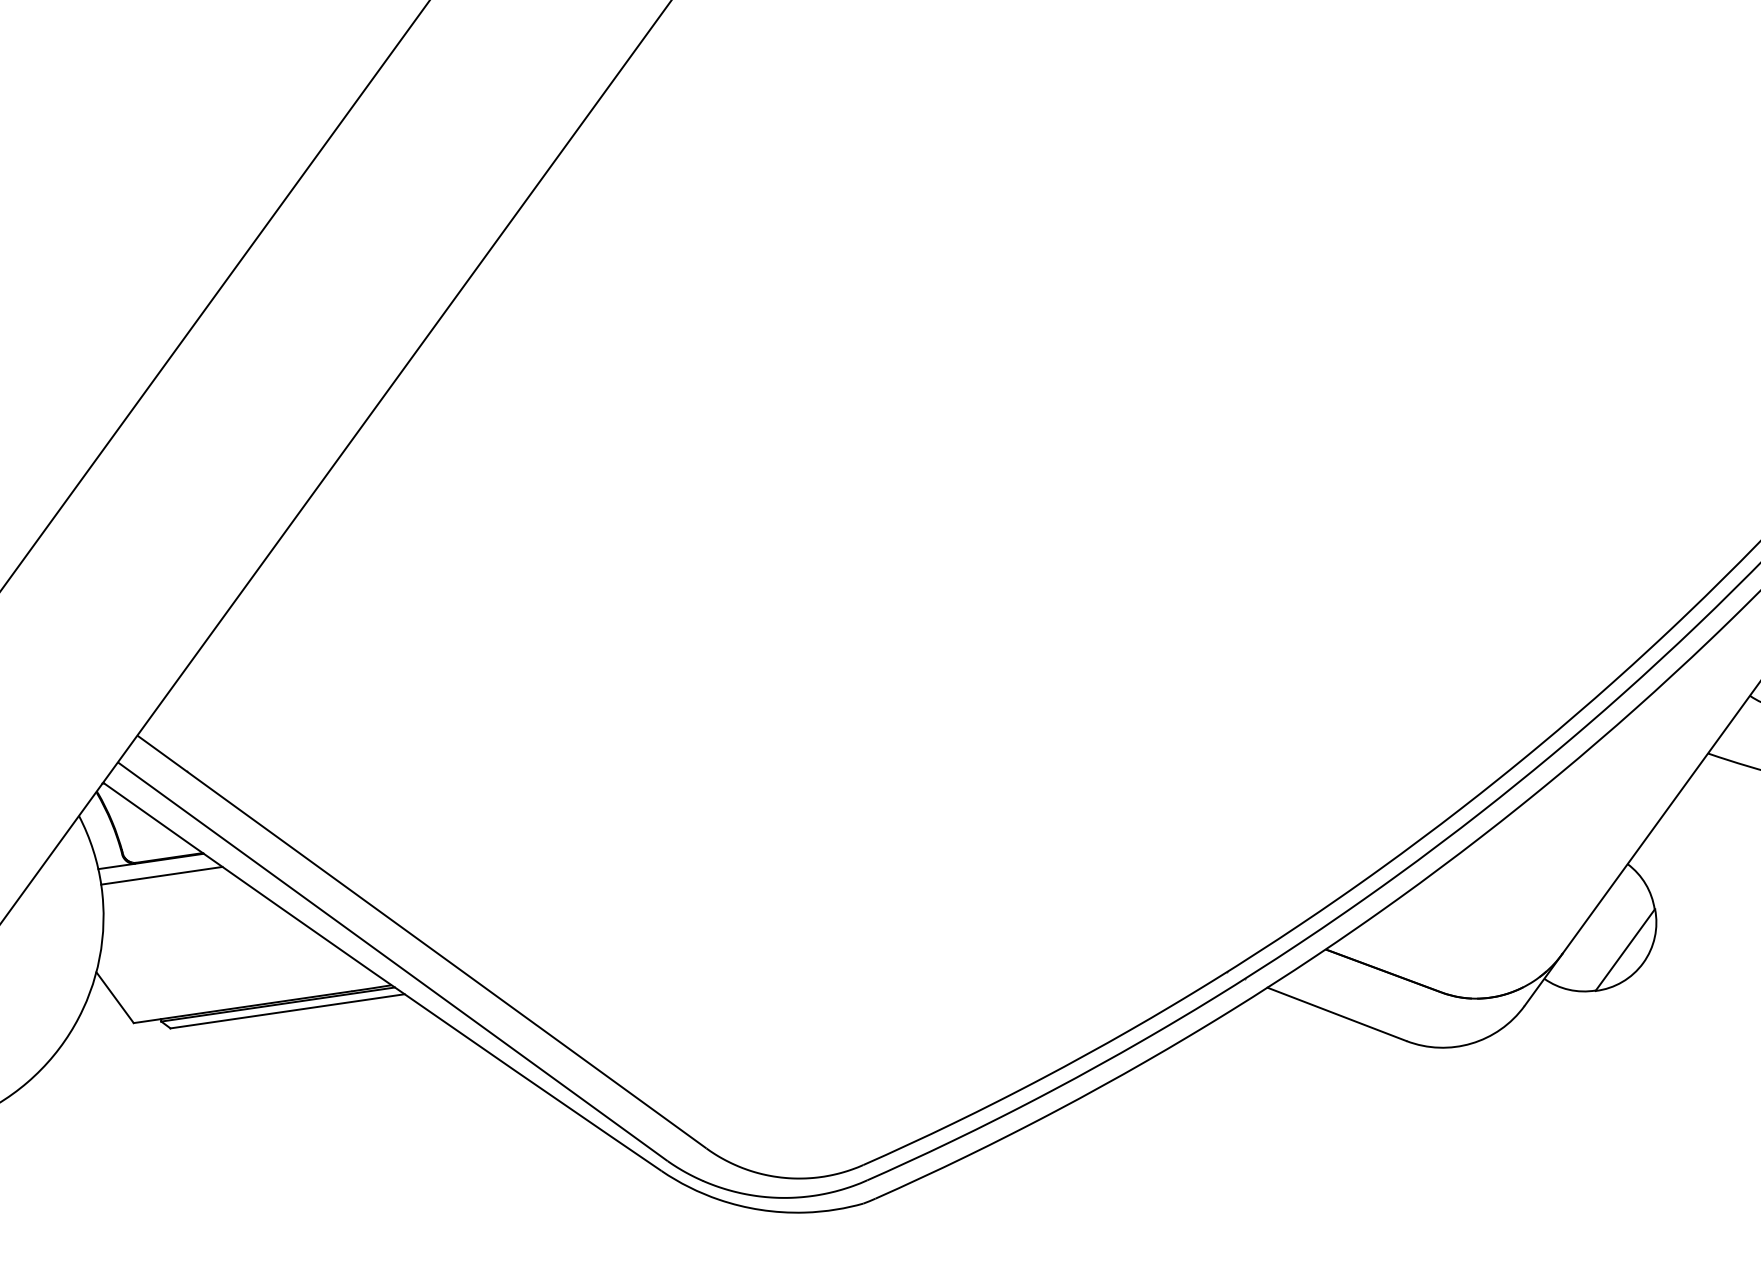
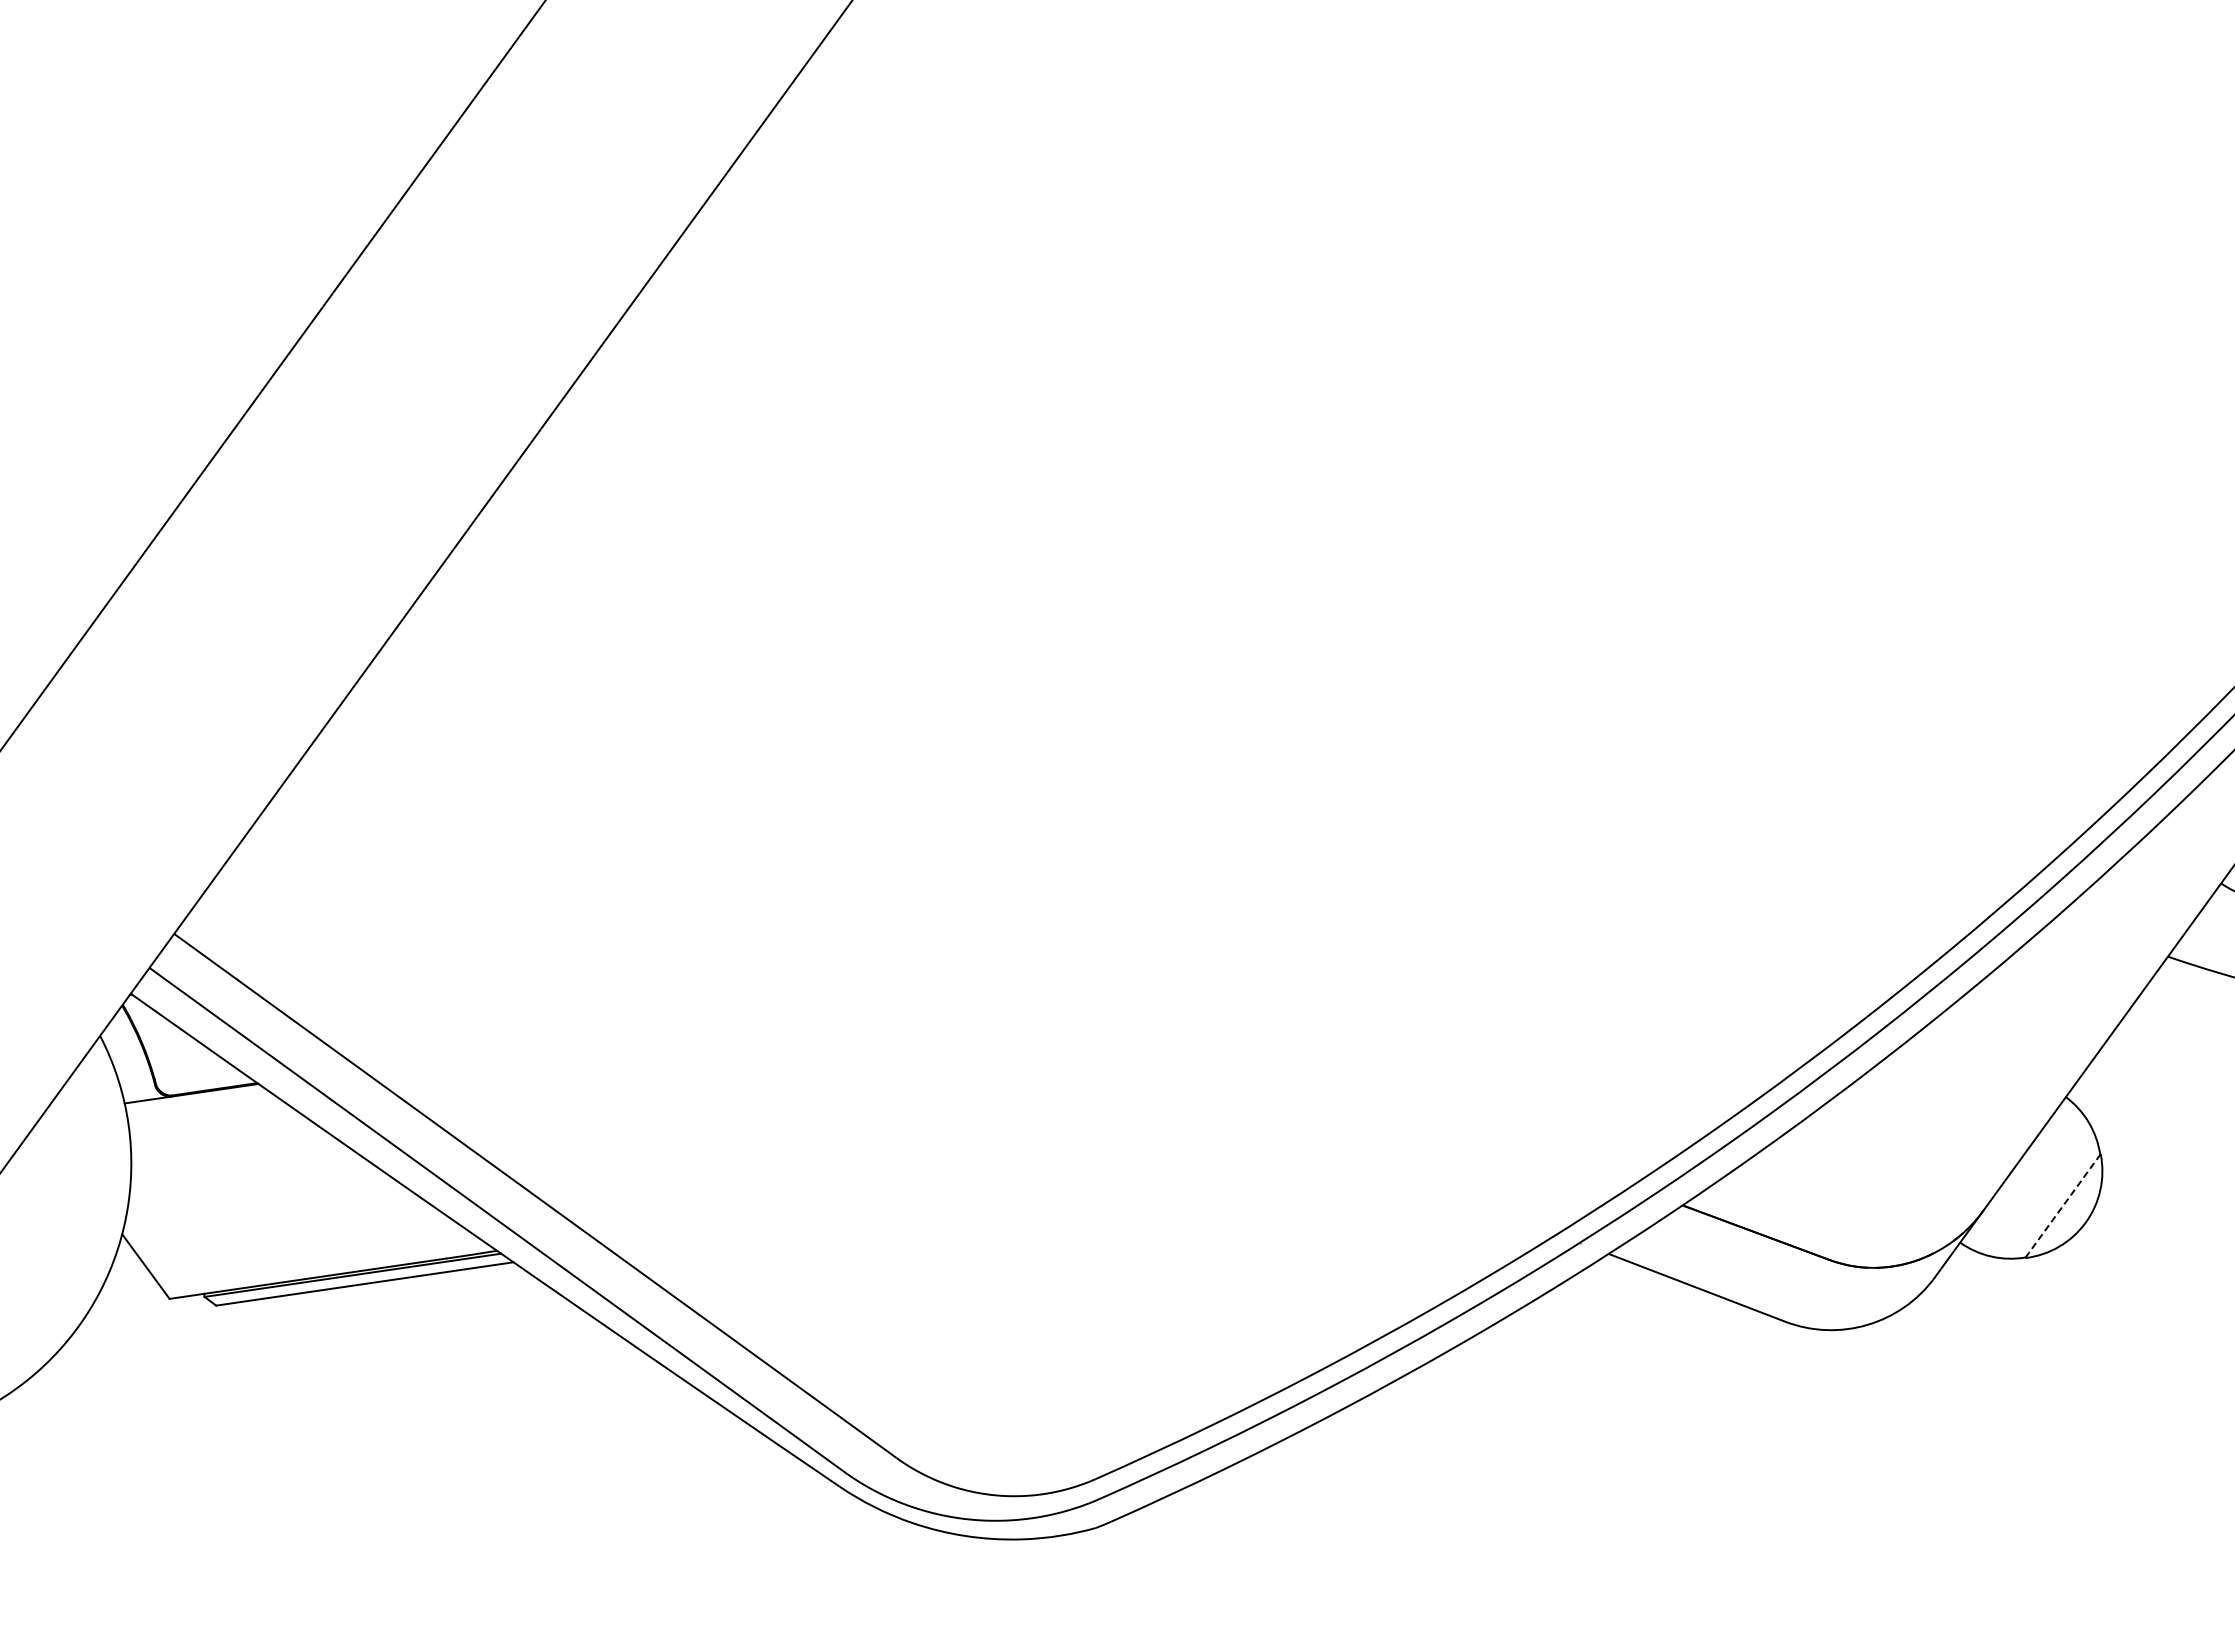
line: (162, 875) -> (205, 1111), removed
line: (1624, 950) -> (2062, 1206), solid -> dashed

